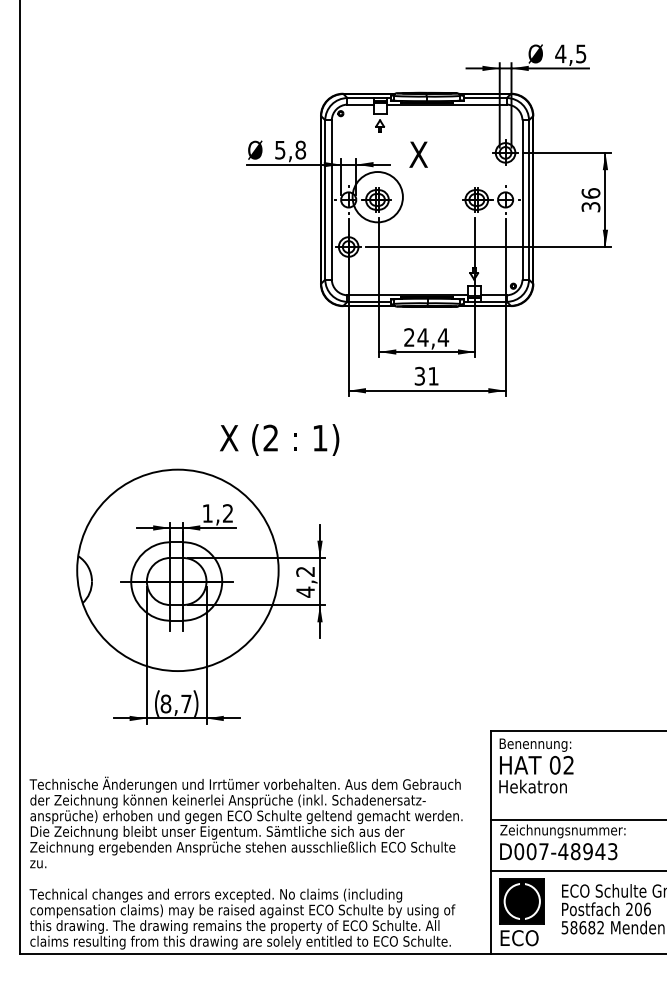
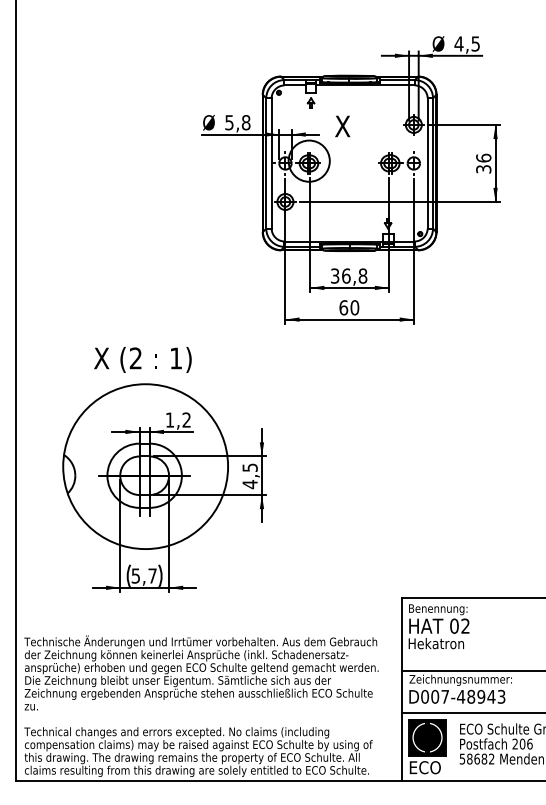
text: (426, 337) -> (349, 276), 24,4 -> 36,8
text: (426, 375) -> (349, 307), 31 -> 60
text: (279, 439) -> (142, 359), moved
text: (305, 571) -> (250, 467), 4,2 -> 4,5
text: (165, 703) -> (135, 575), 8,7 -> 5,7

